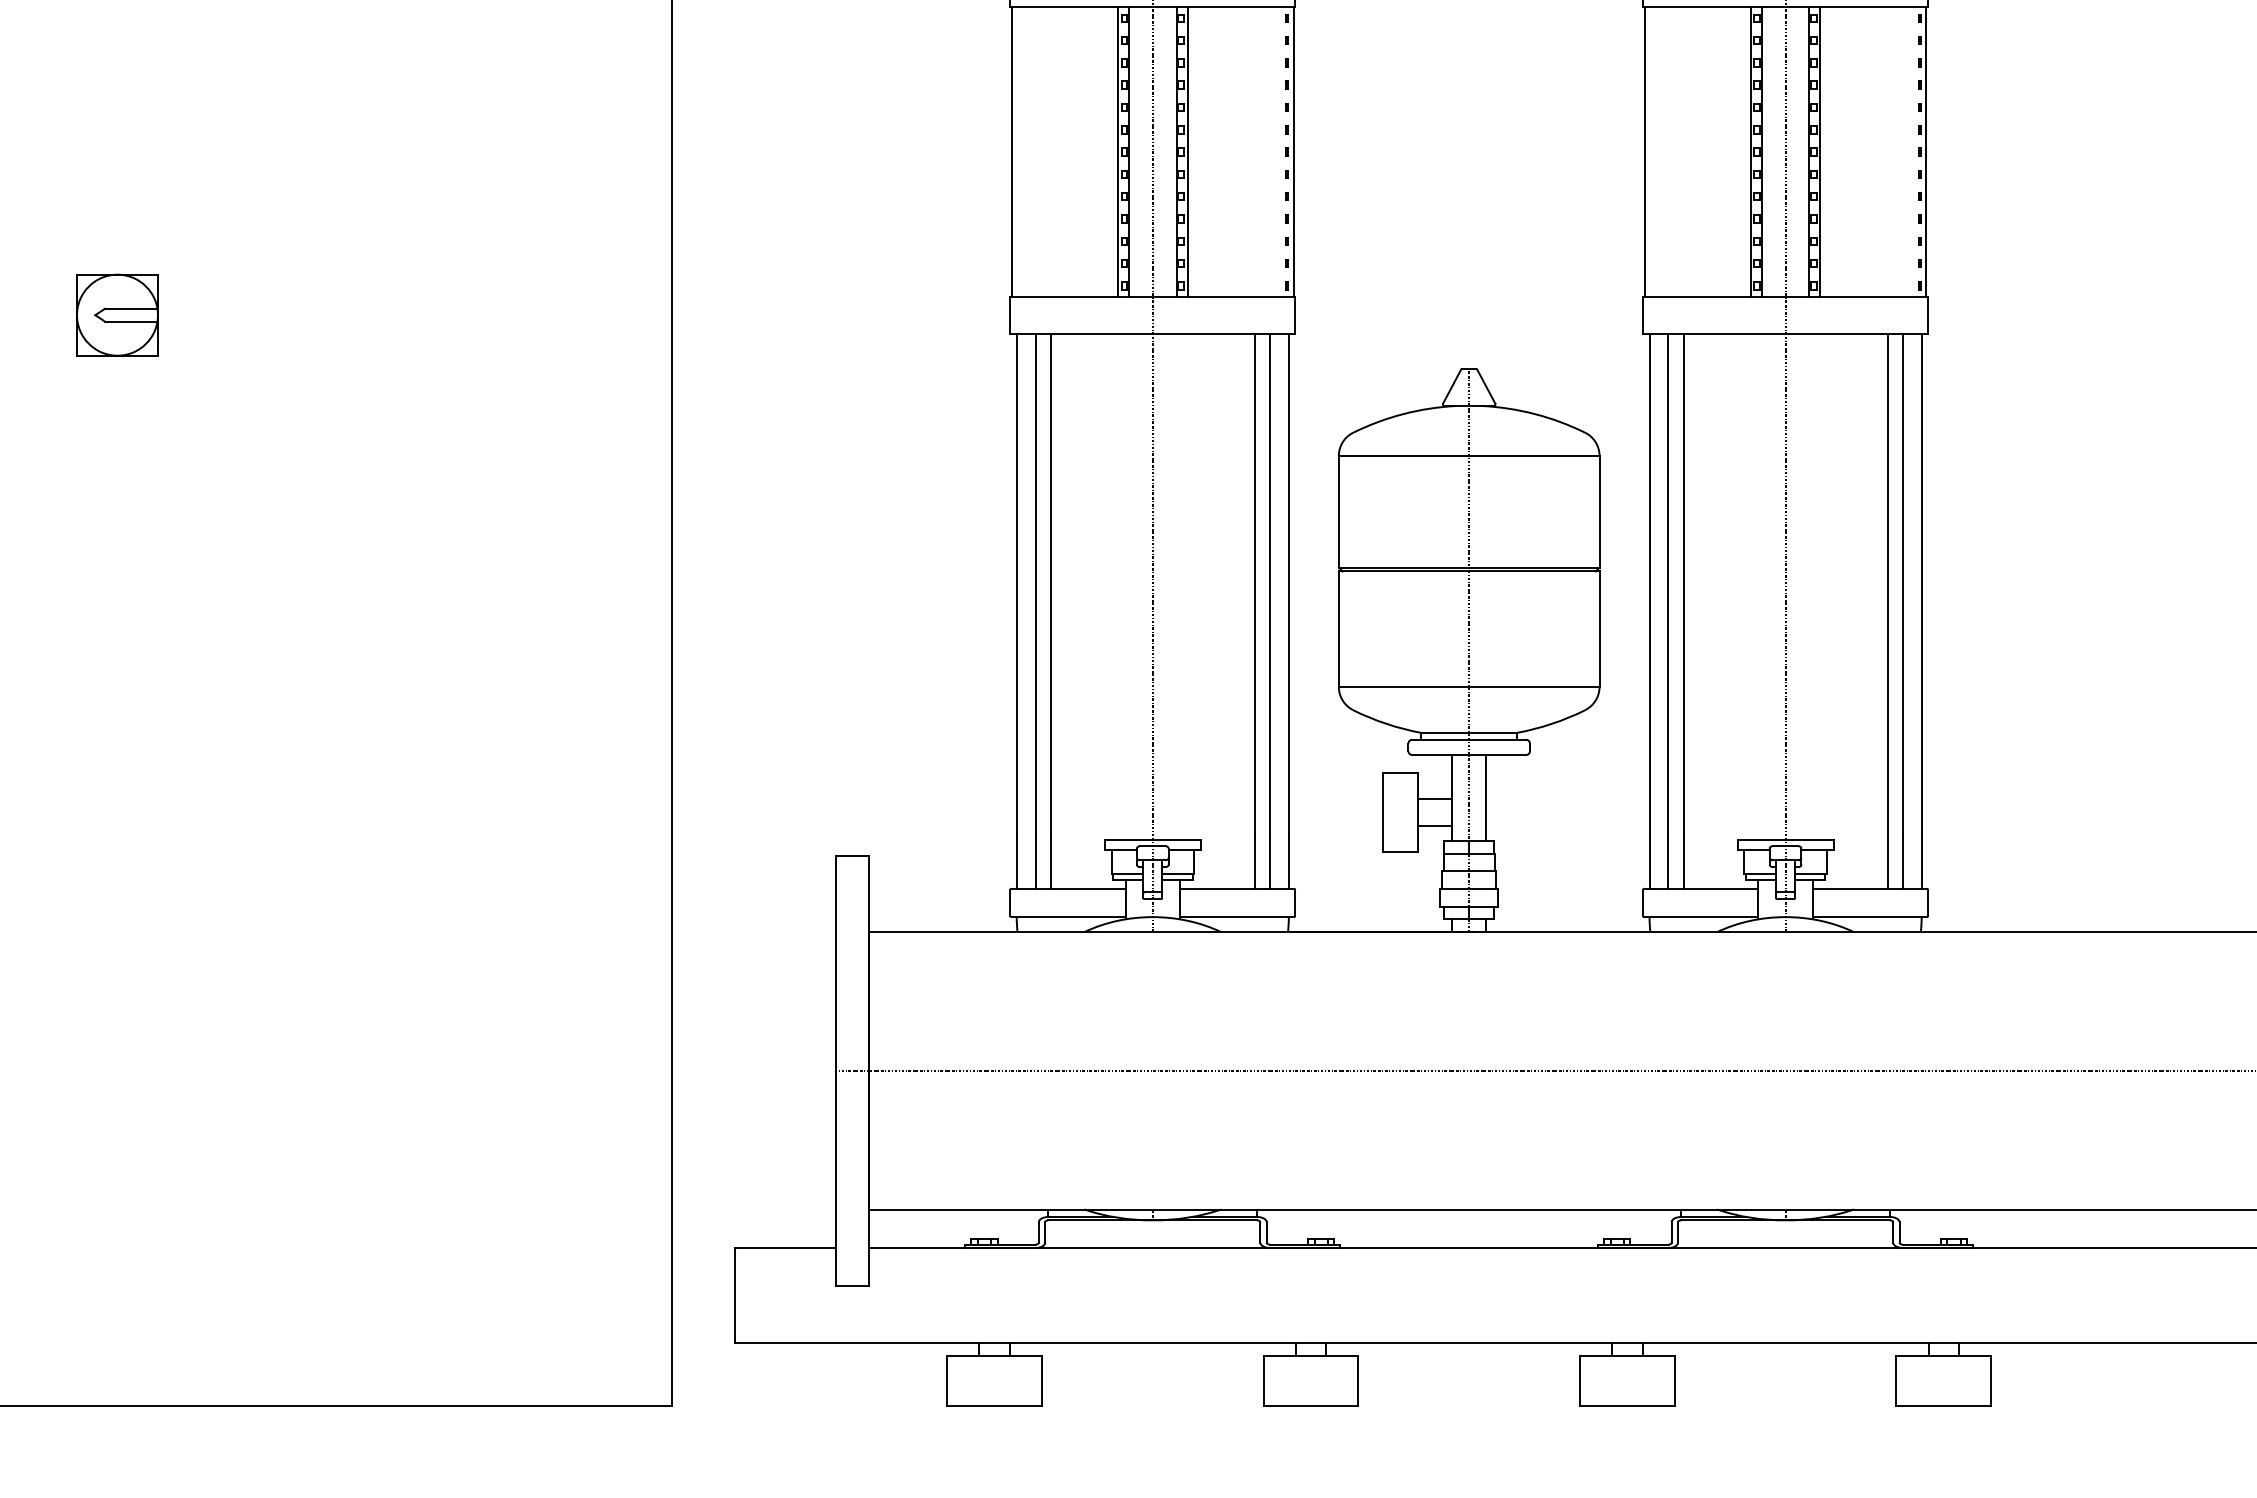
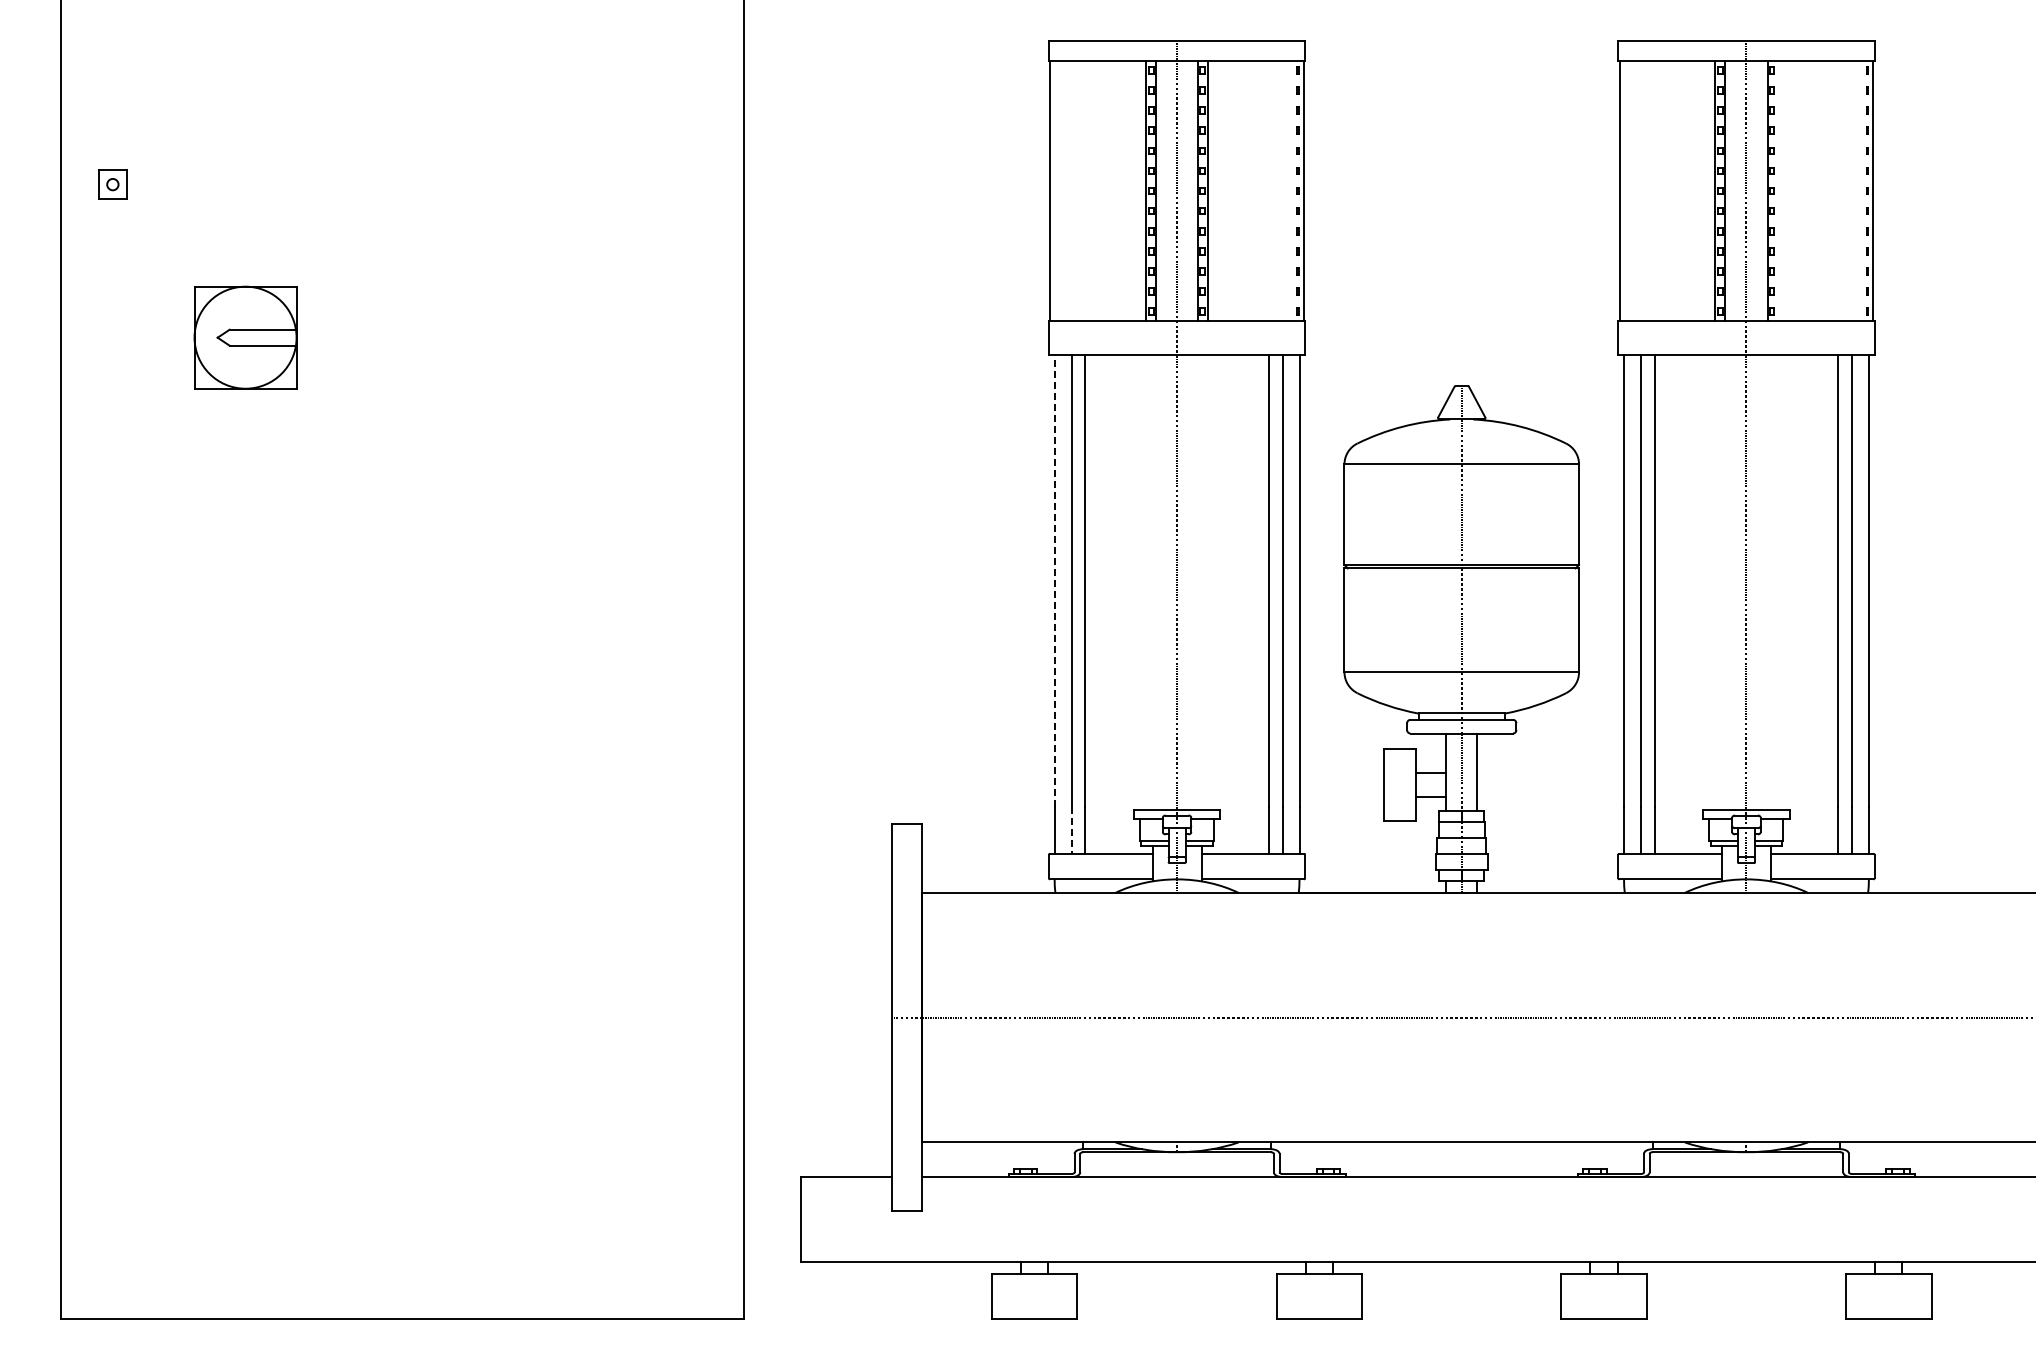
line: (1820, 151) -> (1777, 190), removed
part: (117, 314) -> (245, 337), size x1.4
line: (1016, 584) -> (1054, 580), solid -> dashed
line: (1035, 862) -> (1071, 830), solid -> dashed

